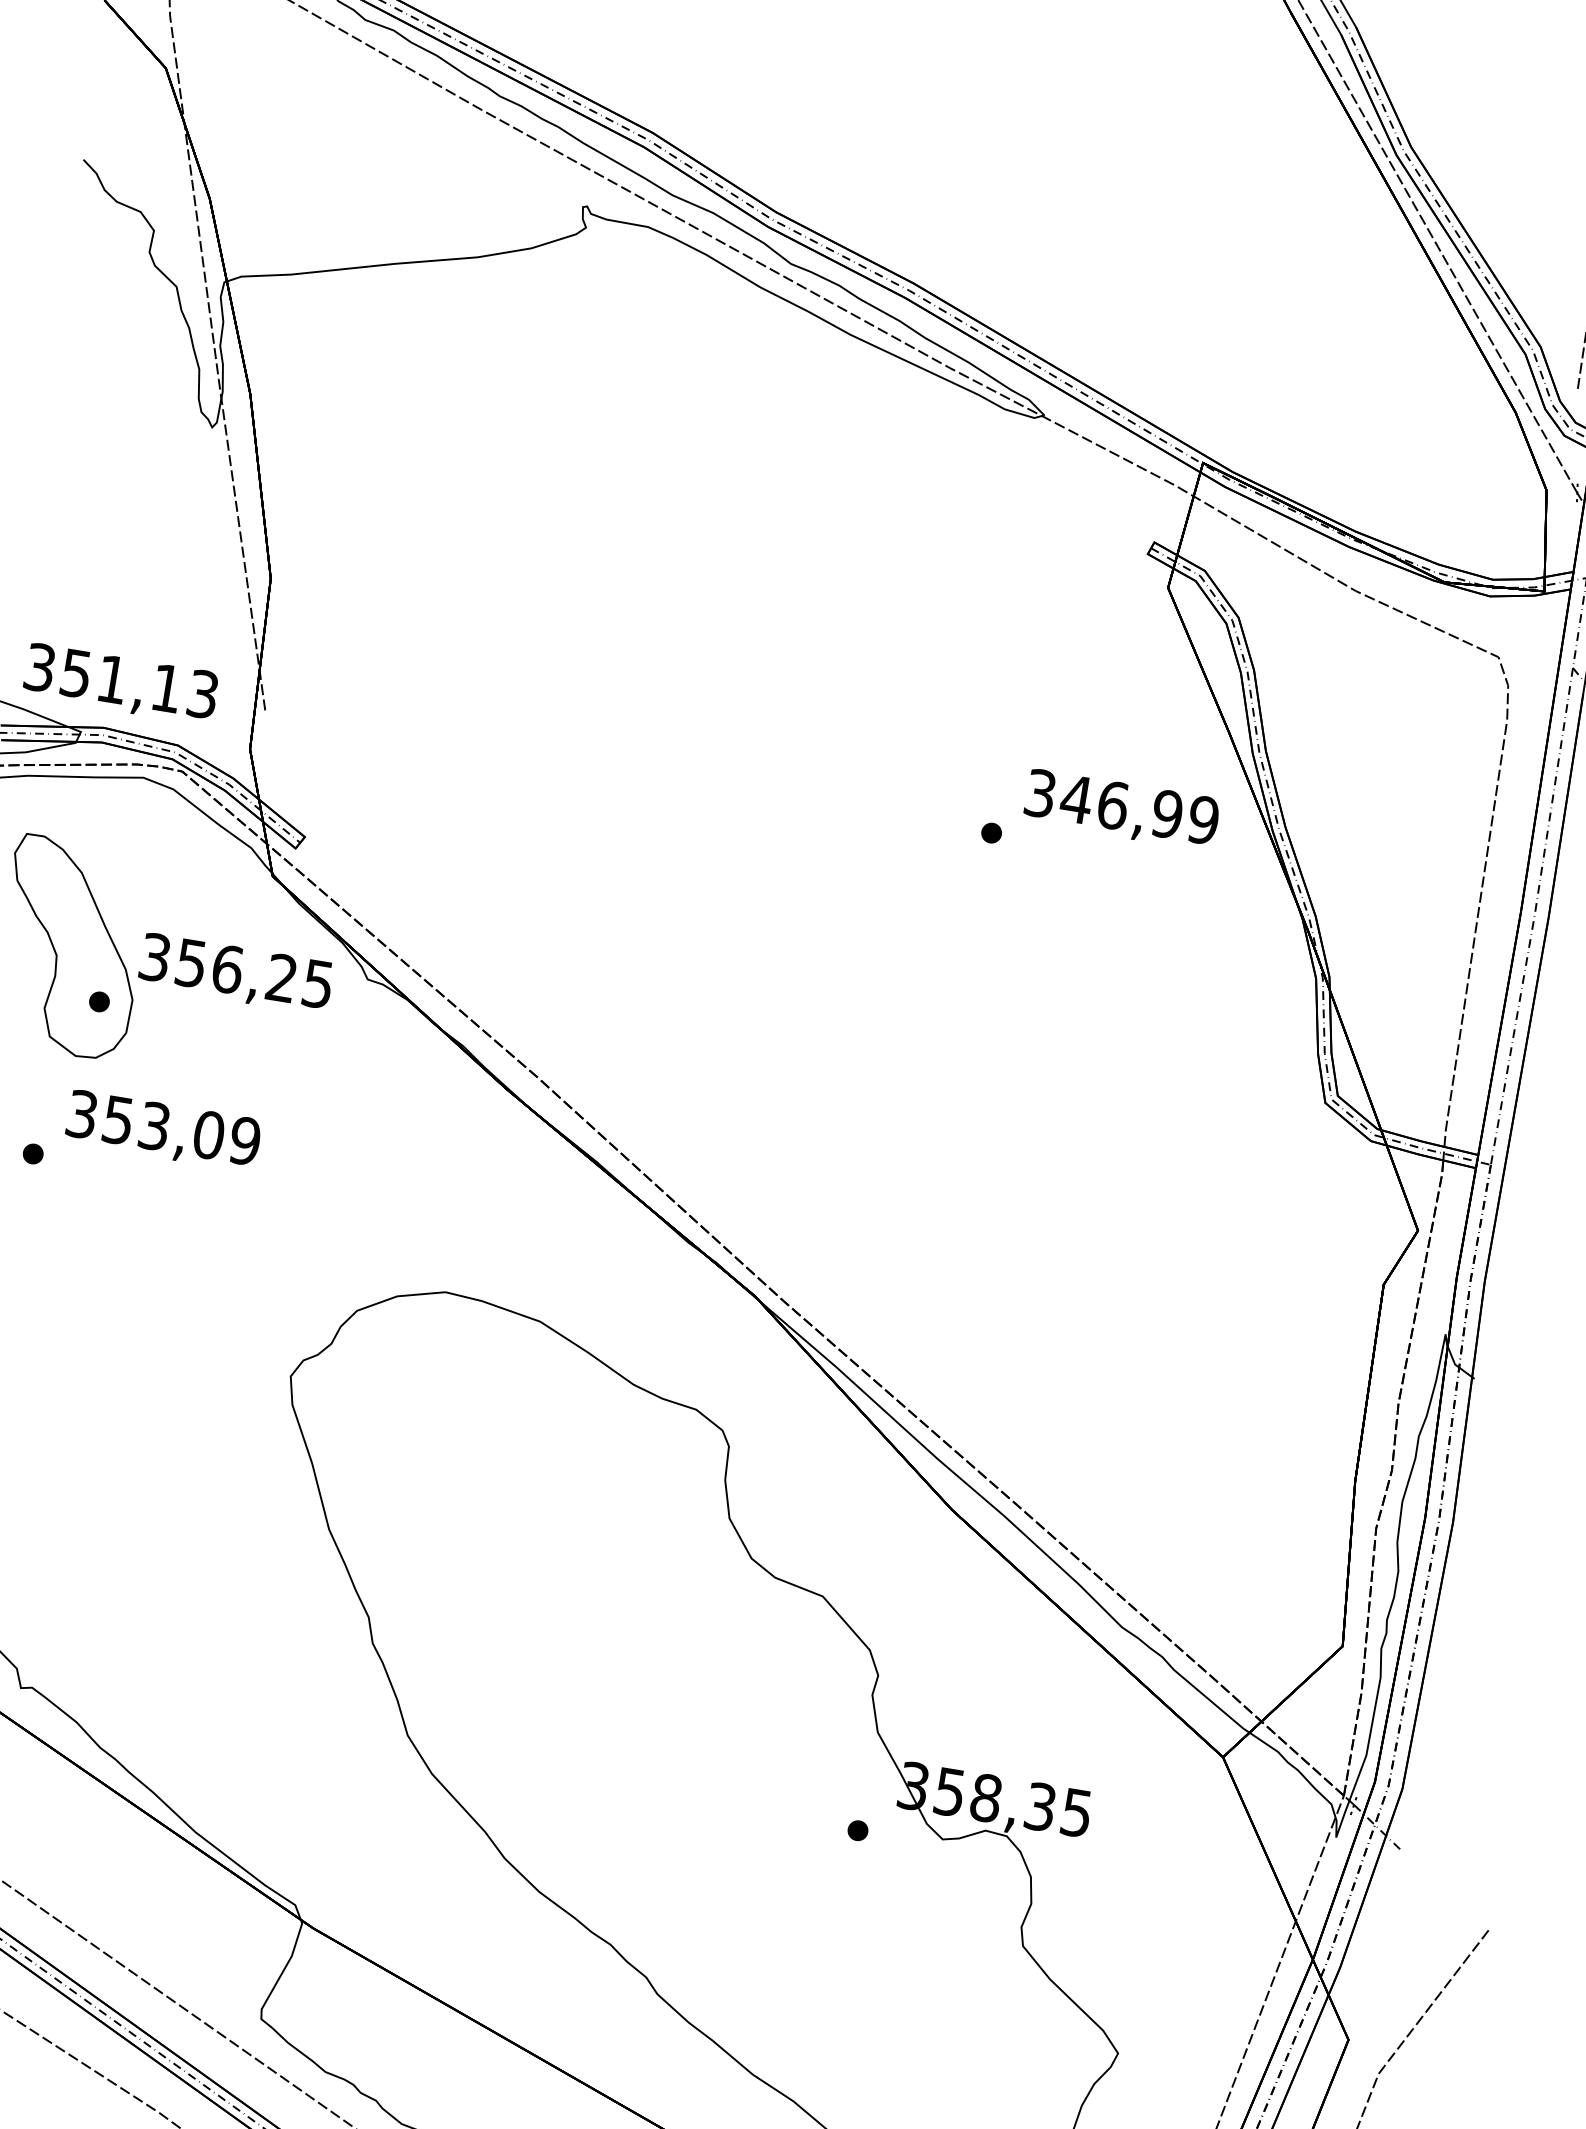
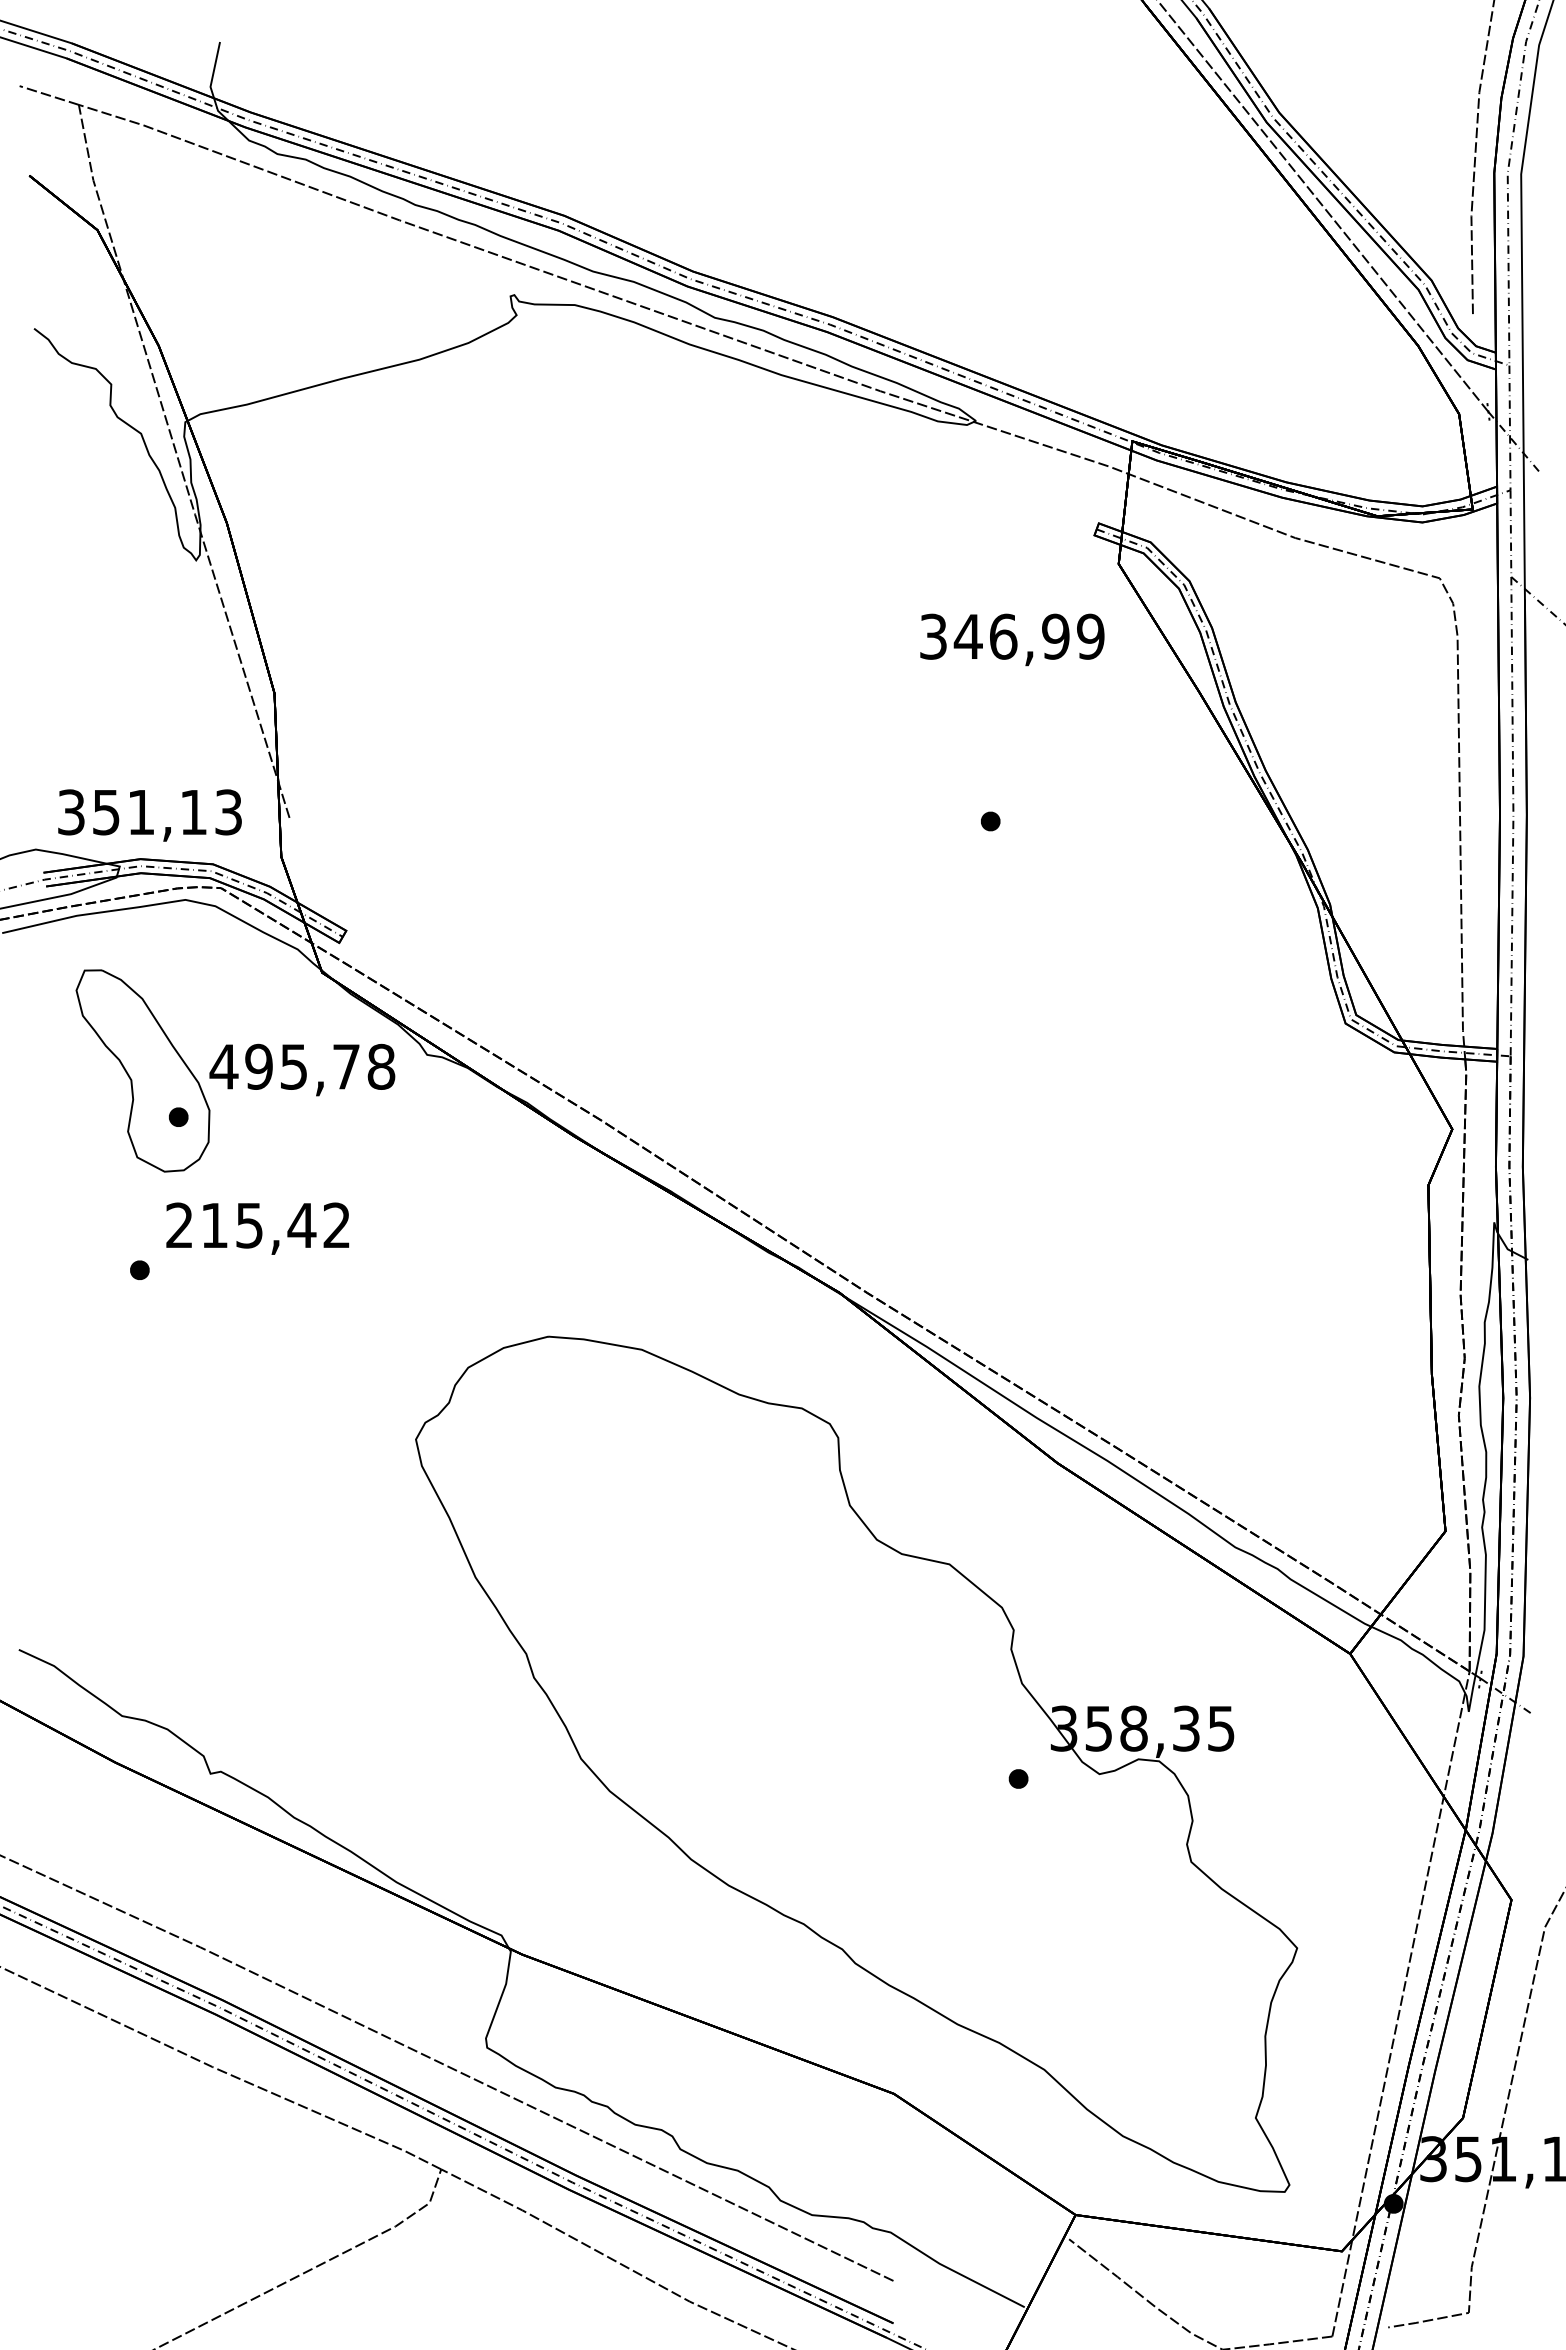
text: (1121, 809) -> (1012, 639), moved
text: (236, 970) -> (302, 1066), 356,25 -> 495,78
text: (163, 1127) -> (258, 1225), 353,09 -> 215,42

